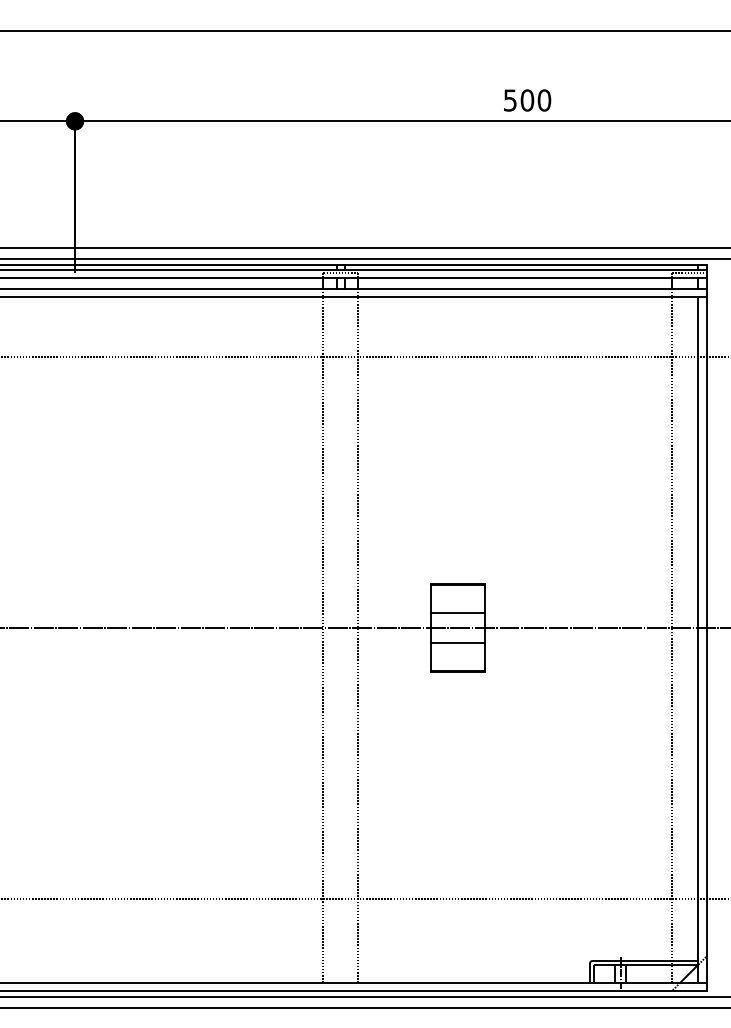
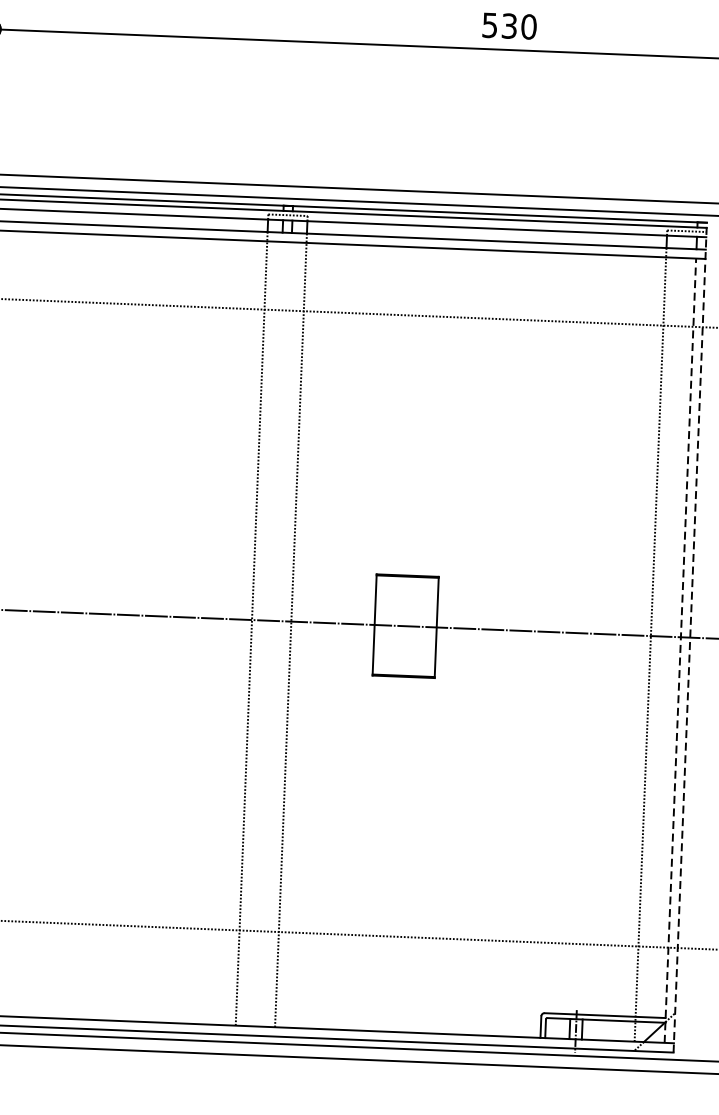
text: (527, 100) -> (509, 26), 500 -> 530
line: (457, 612) -> (406, 608), removed
line: (706, 628) -> (690, 638), solid -> dashed
line: (698, 639) -> (680, 650), solid -> dashed
line: (457, 643) -> (404, 643), removed

